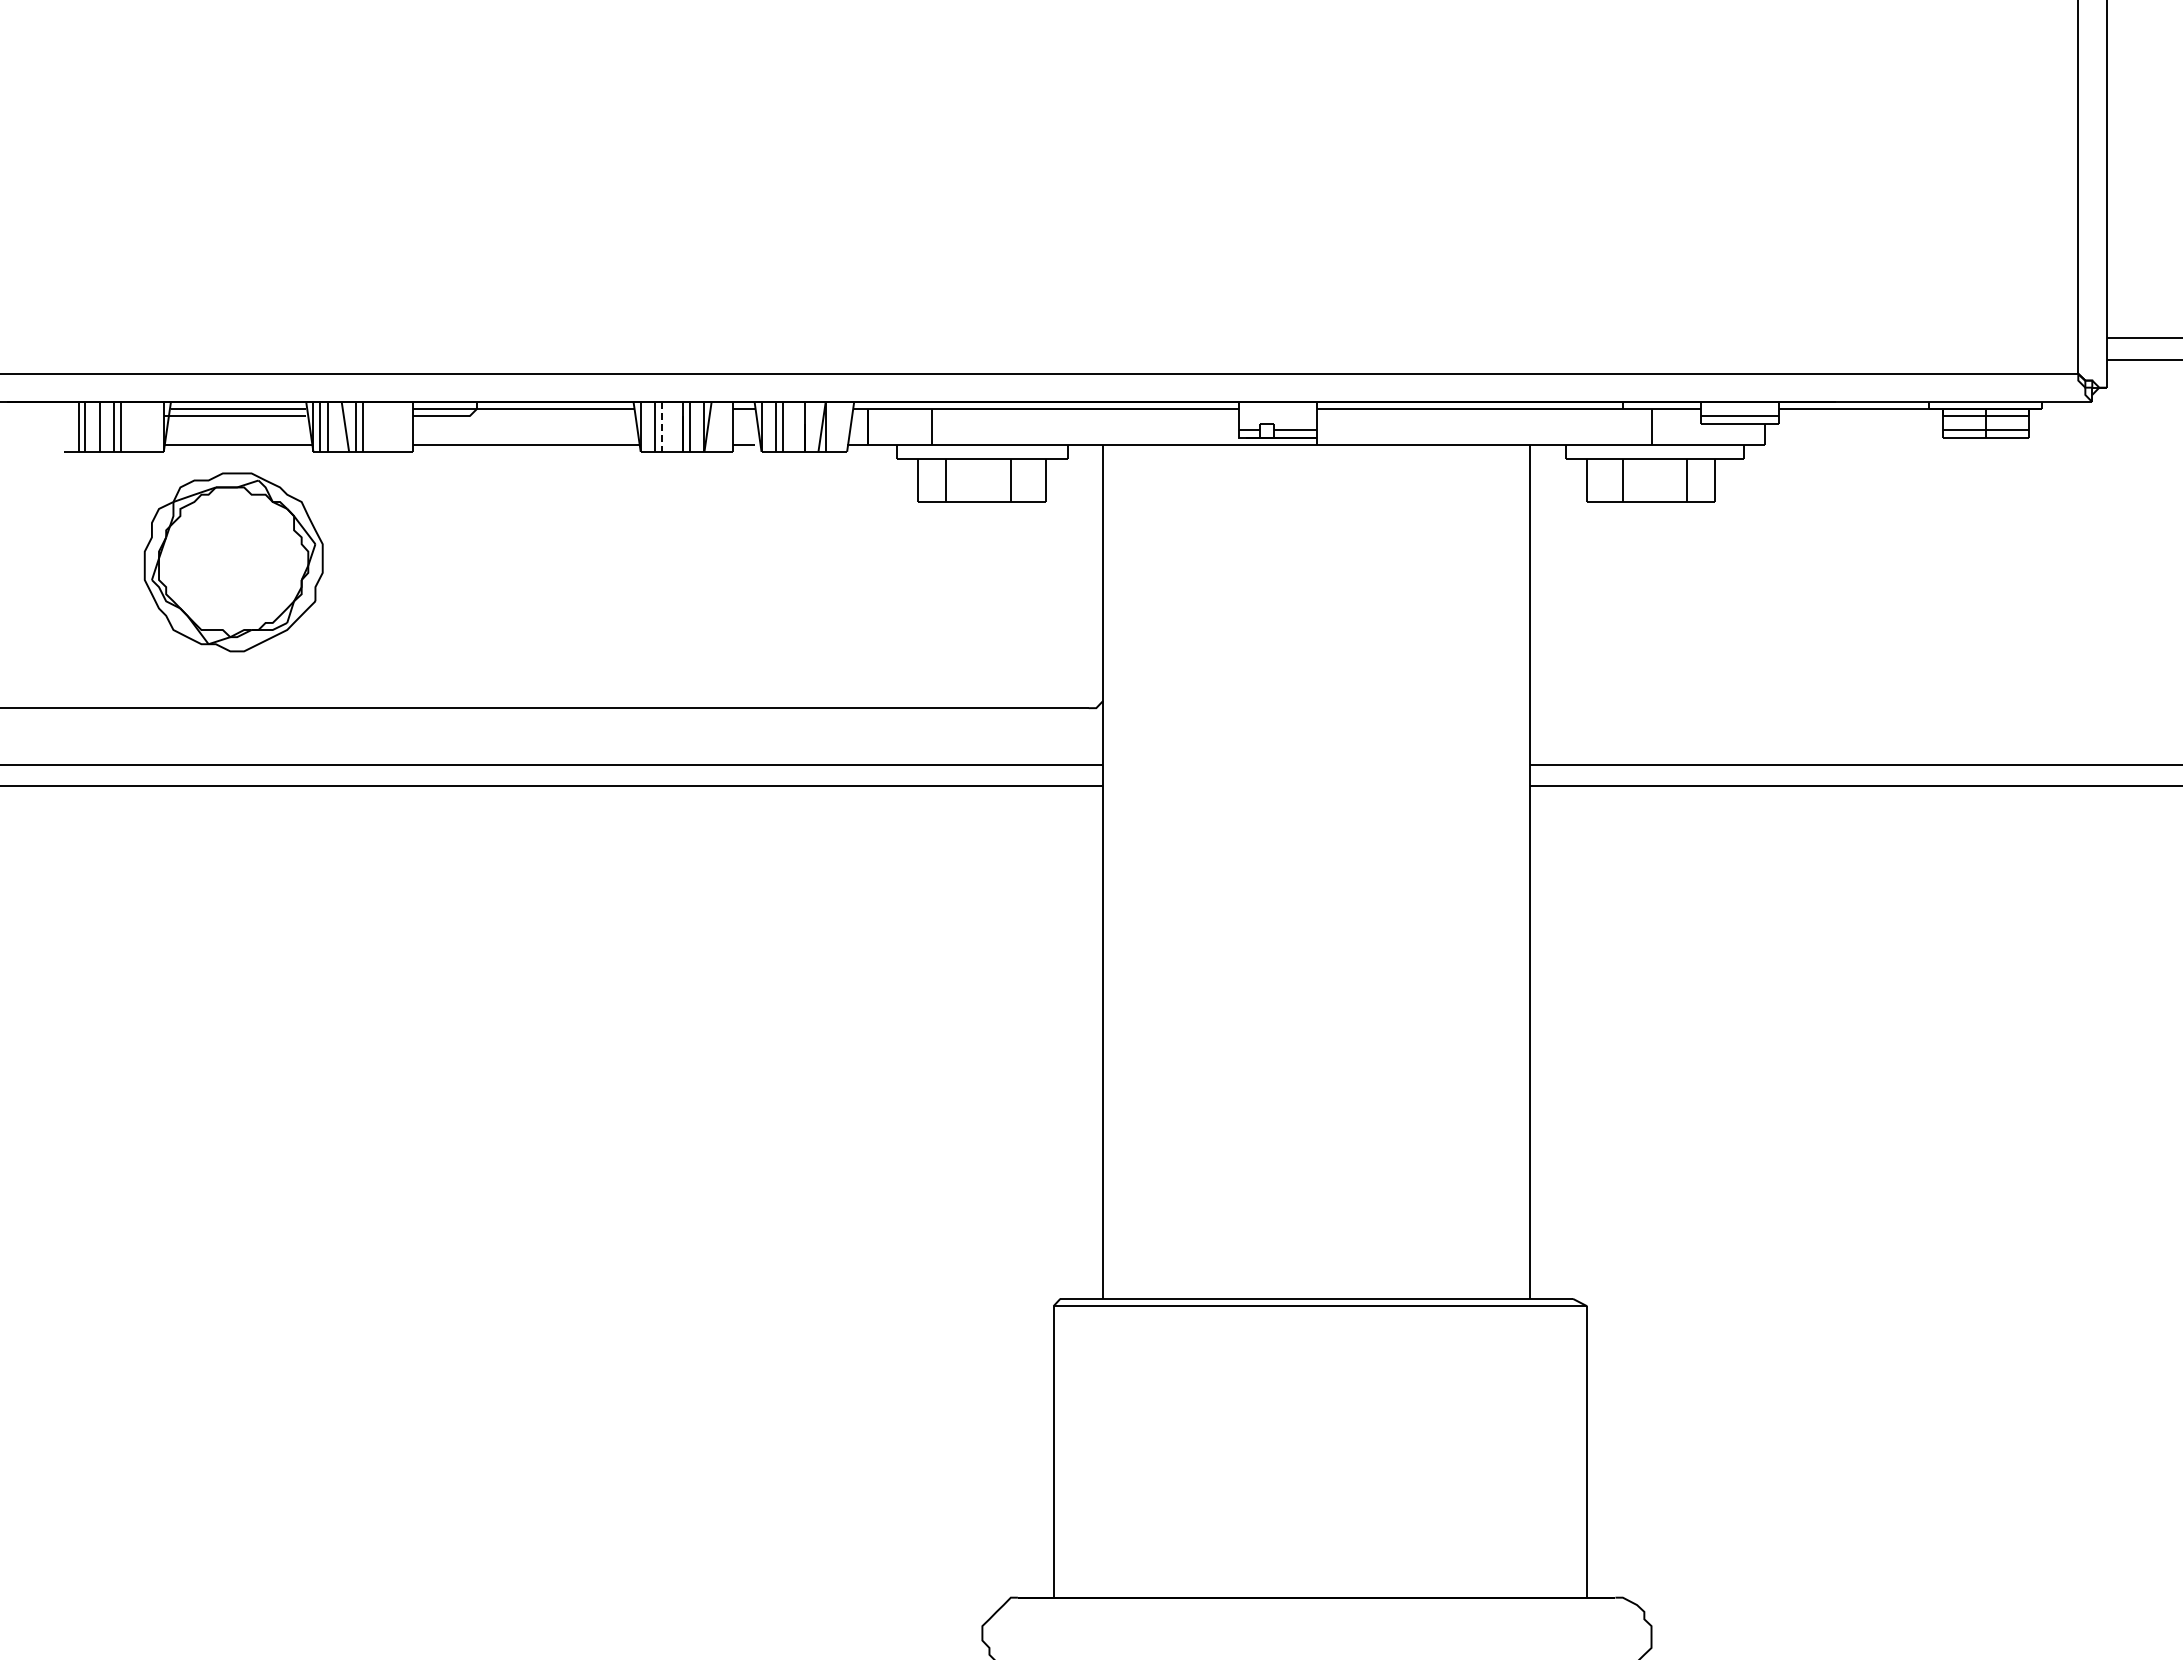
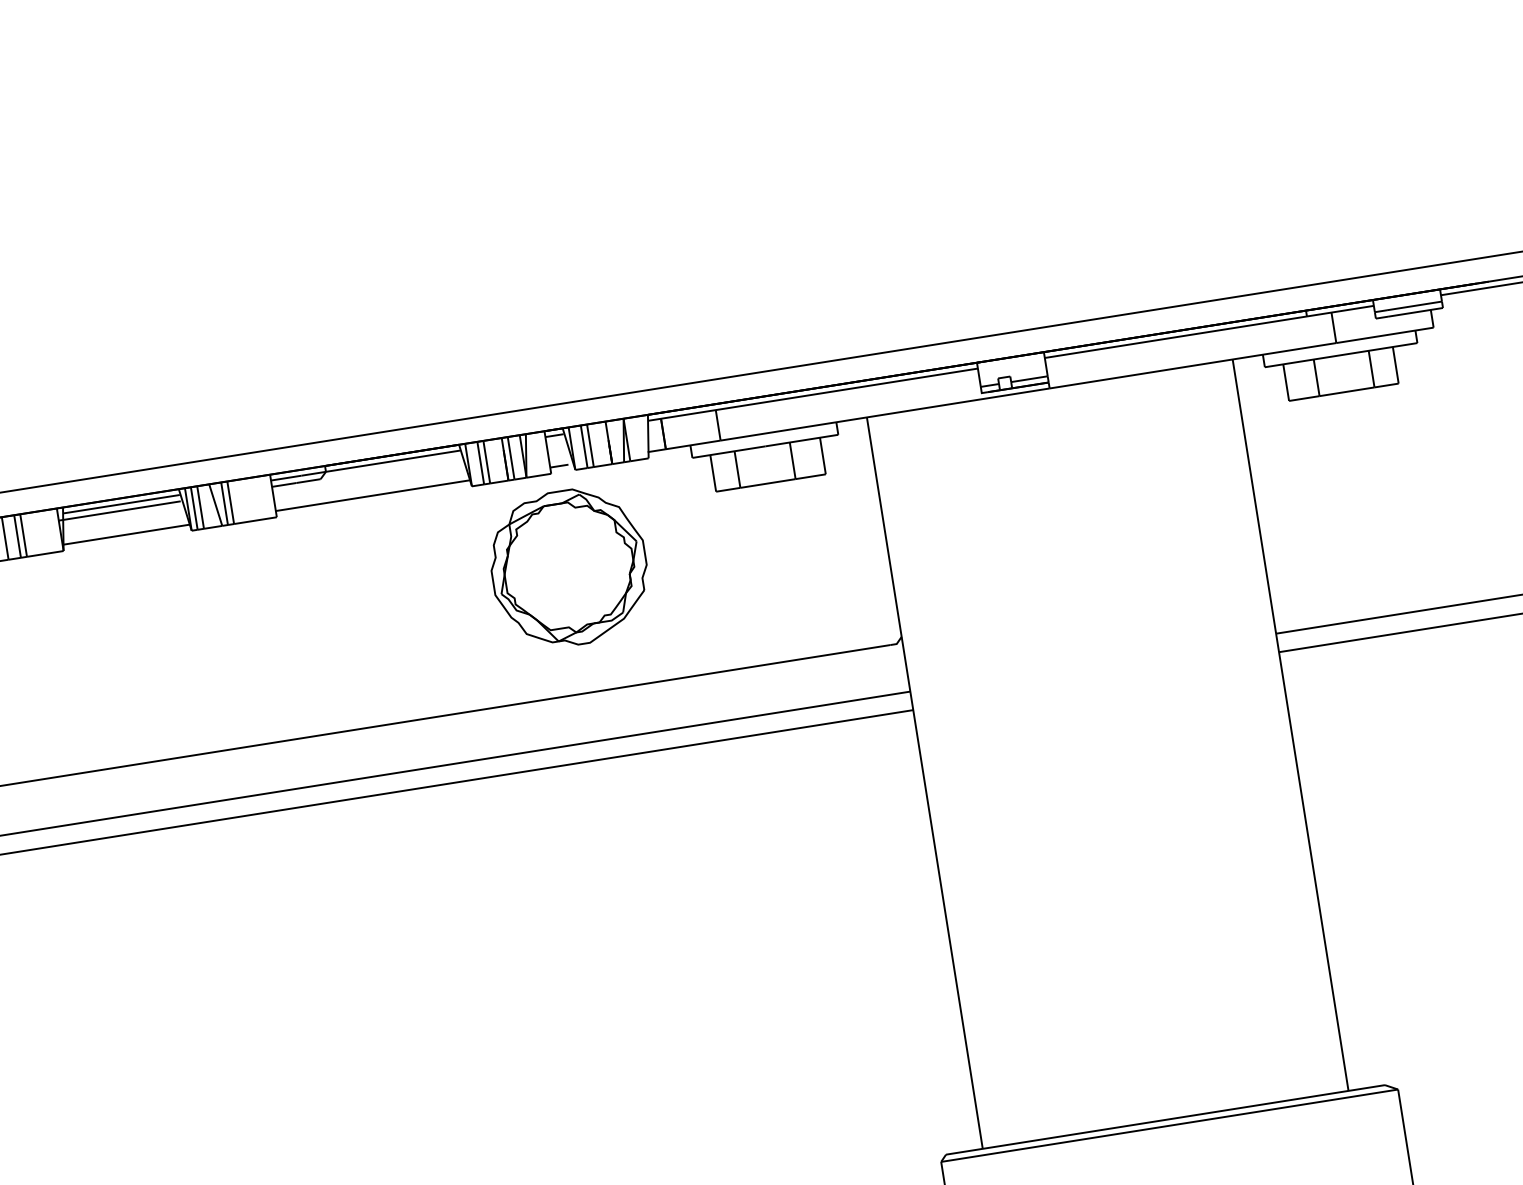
line: (662, 426) -> (487, 461), dashed -> solid
part: (233, 562) -> (568, 568), moved

